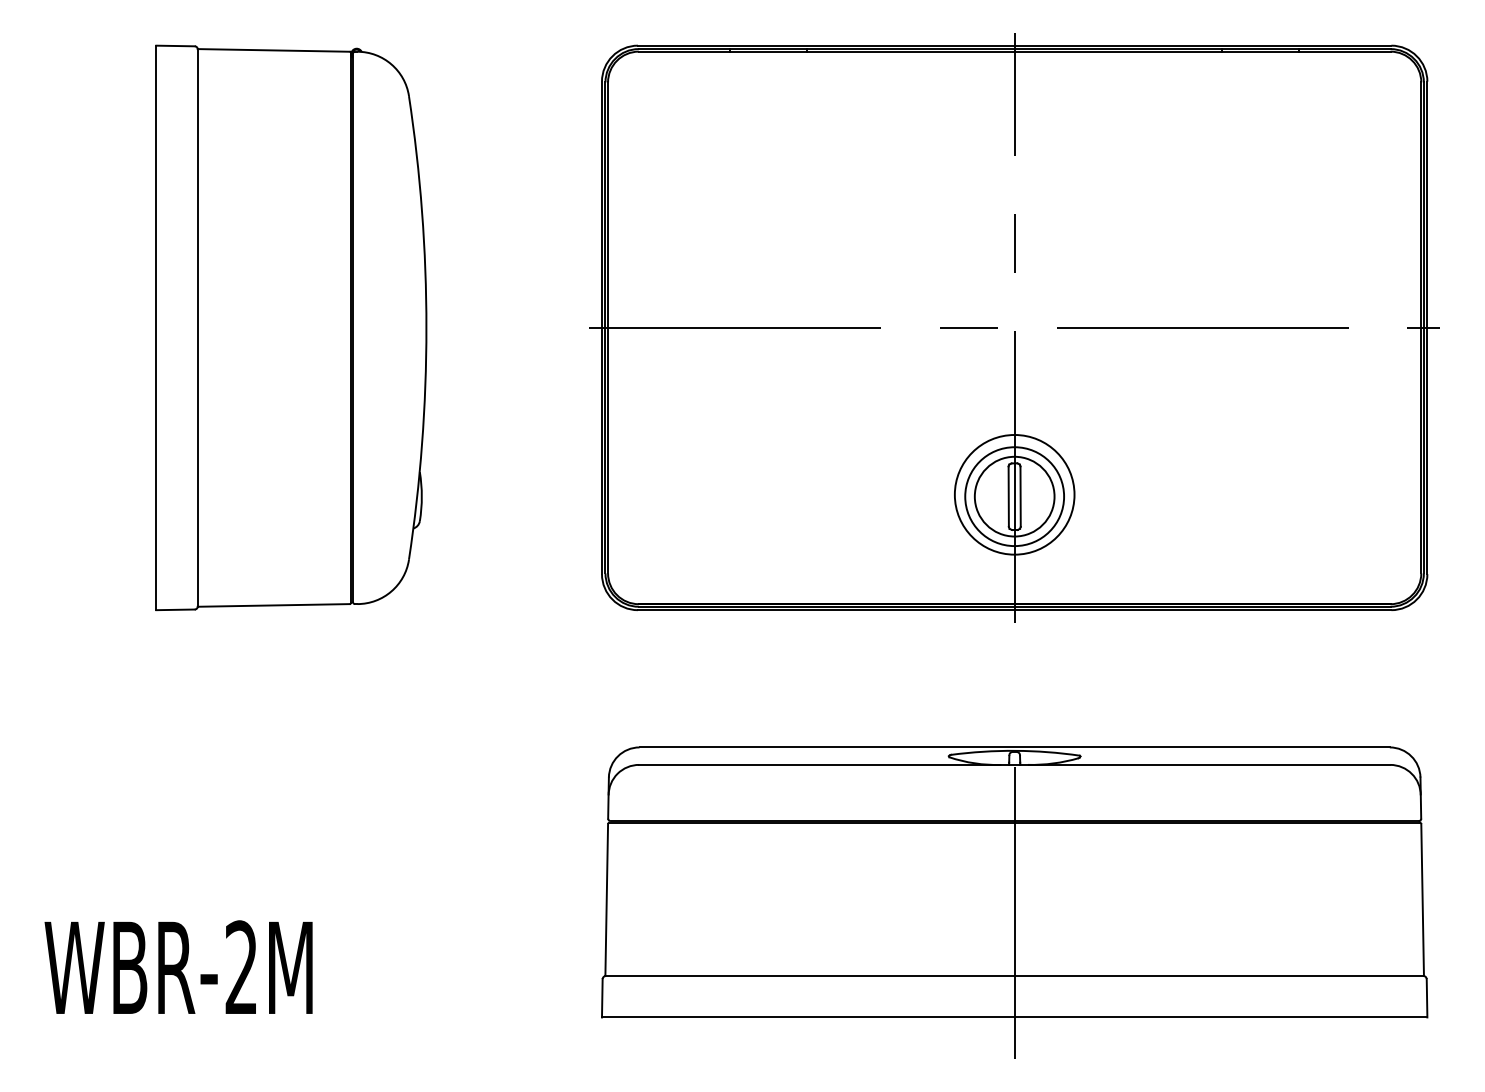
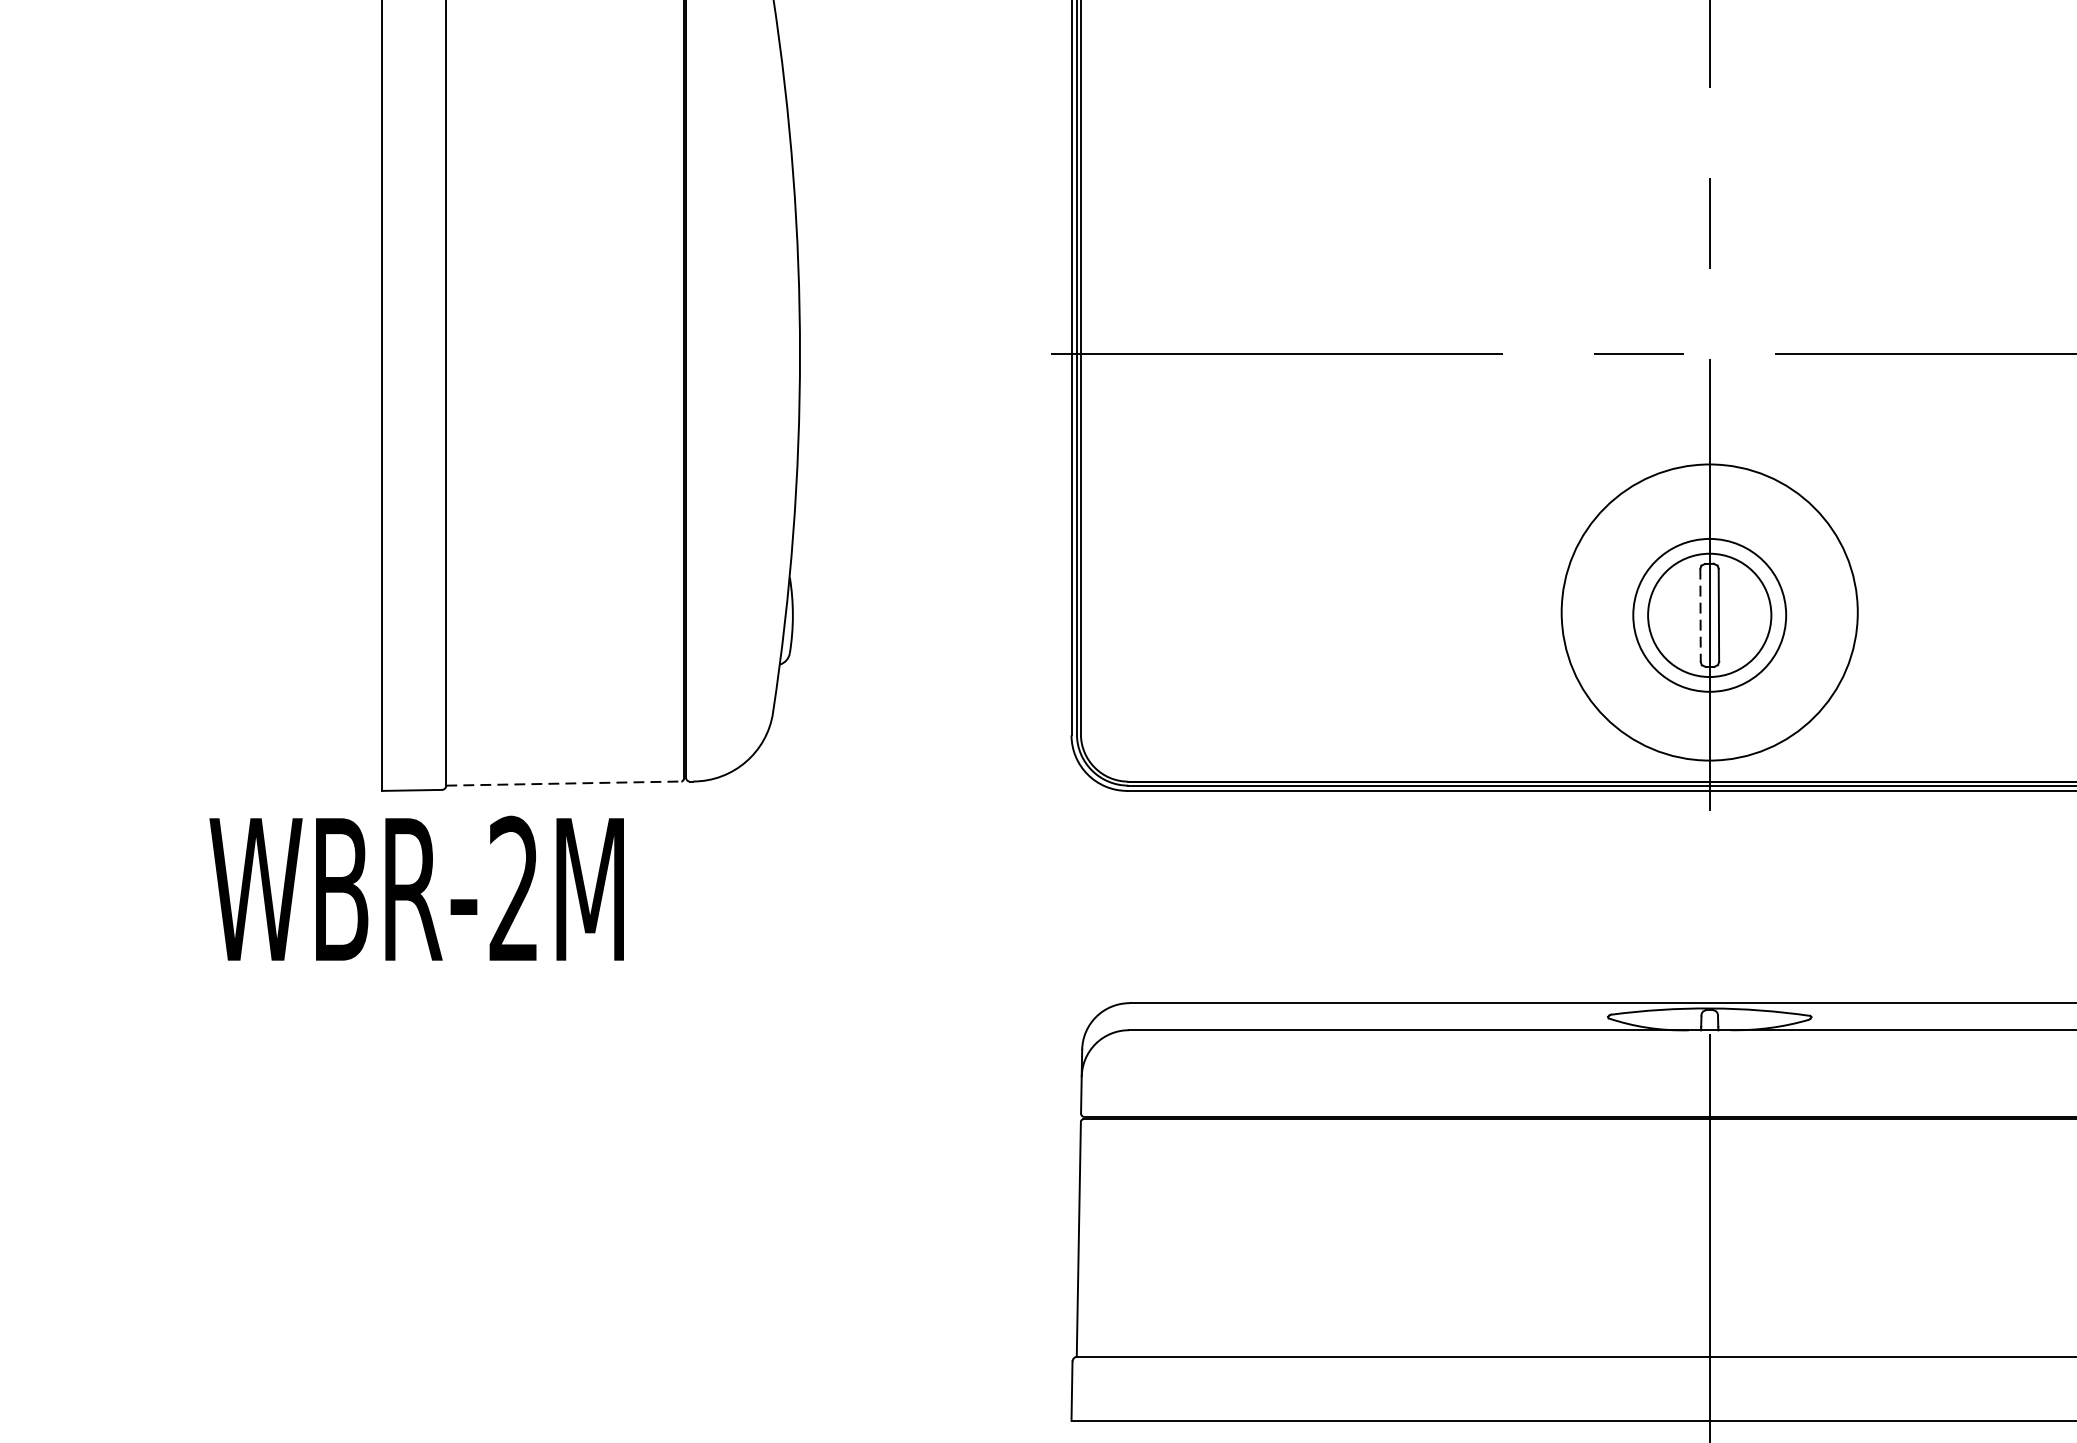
circle: (1014, 494) -> (1709, 612), size x1.6
line: (1008, 497) -> (1700, 616), solid -> dashed
line: (274, 605) -> (565, 783), solid -> dashed
text: (178, 966) -> (416, 887), moved

